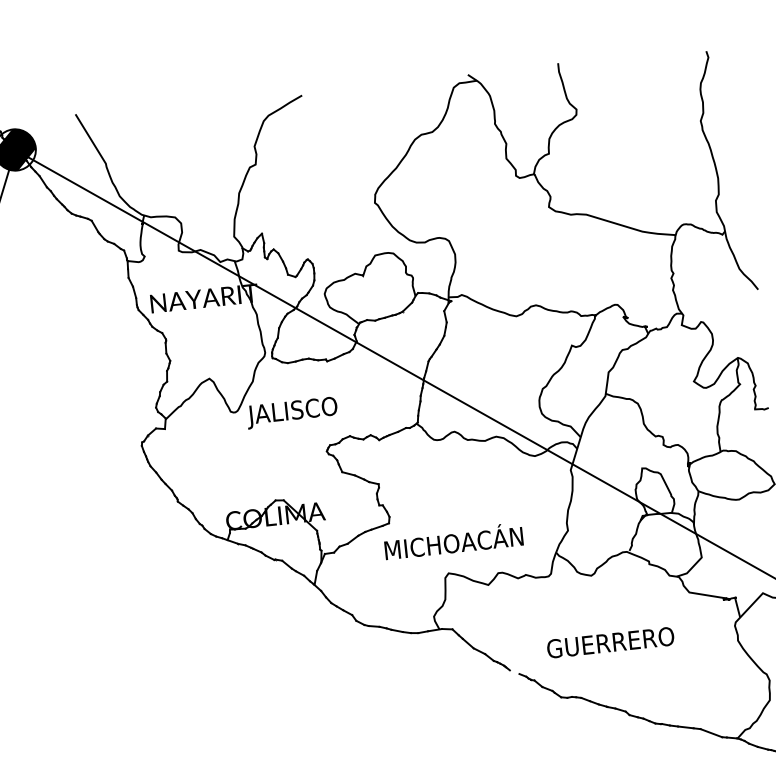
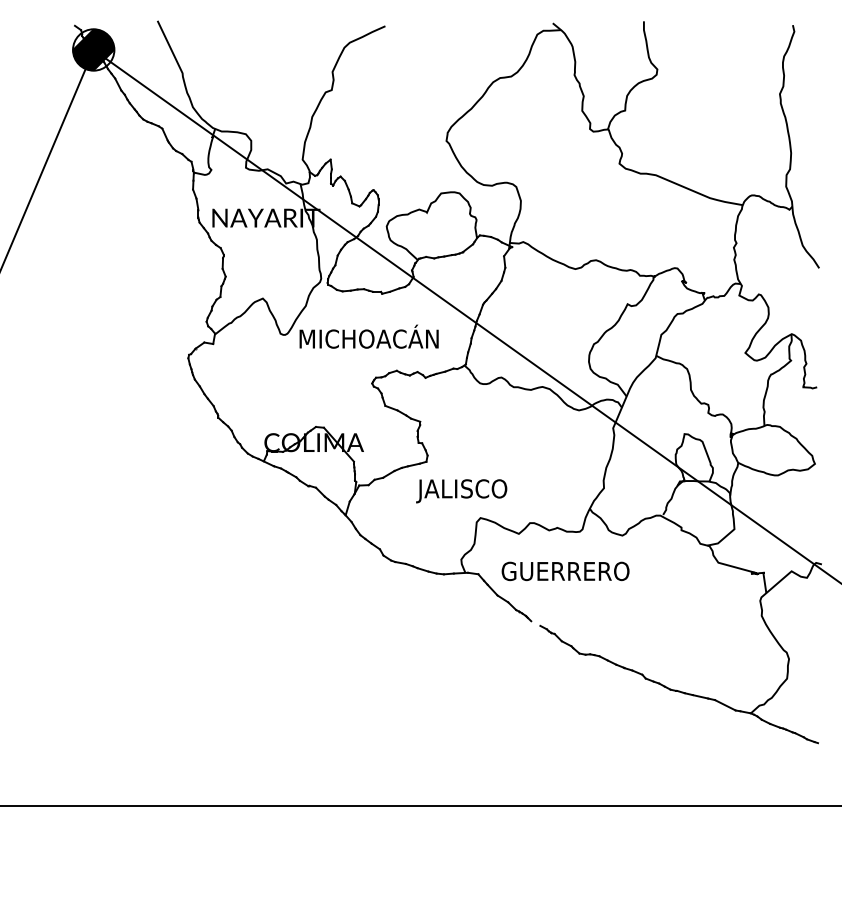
text: (317, 407) -> (367, 338), JALISCO -> MICHOACÁN
text: (452, 543) -> (487, 488), MICHOACÁN -> JALISCO
text: (610, 642) -> (565, 571), moved

